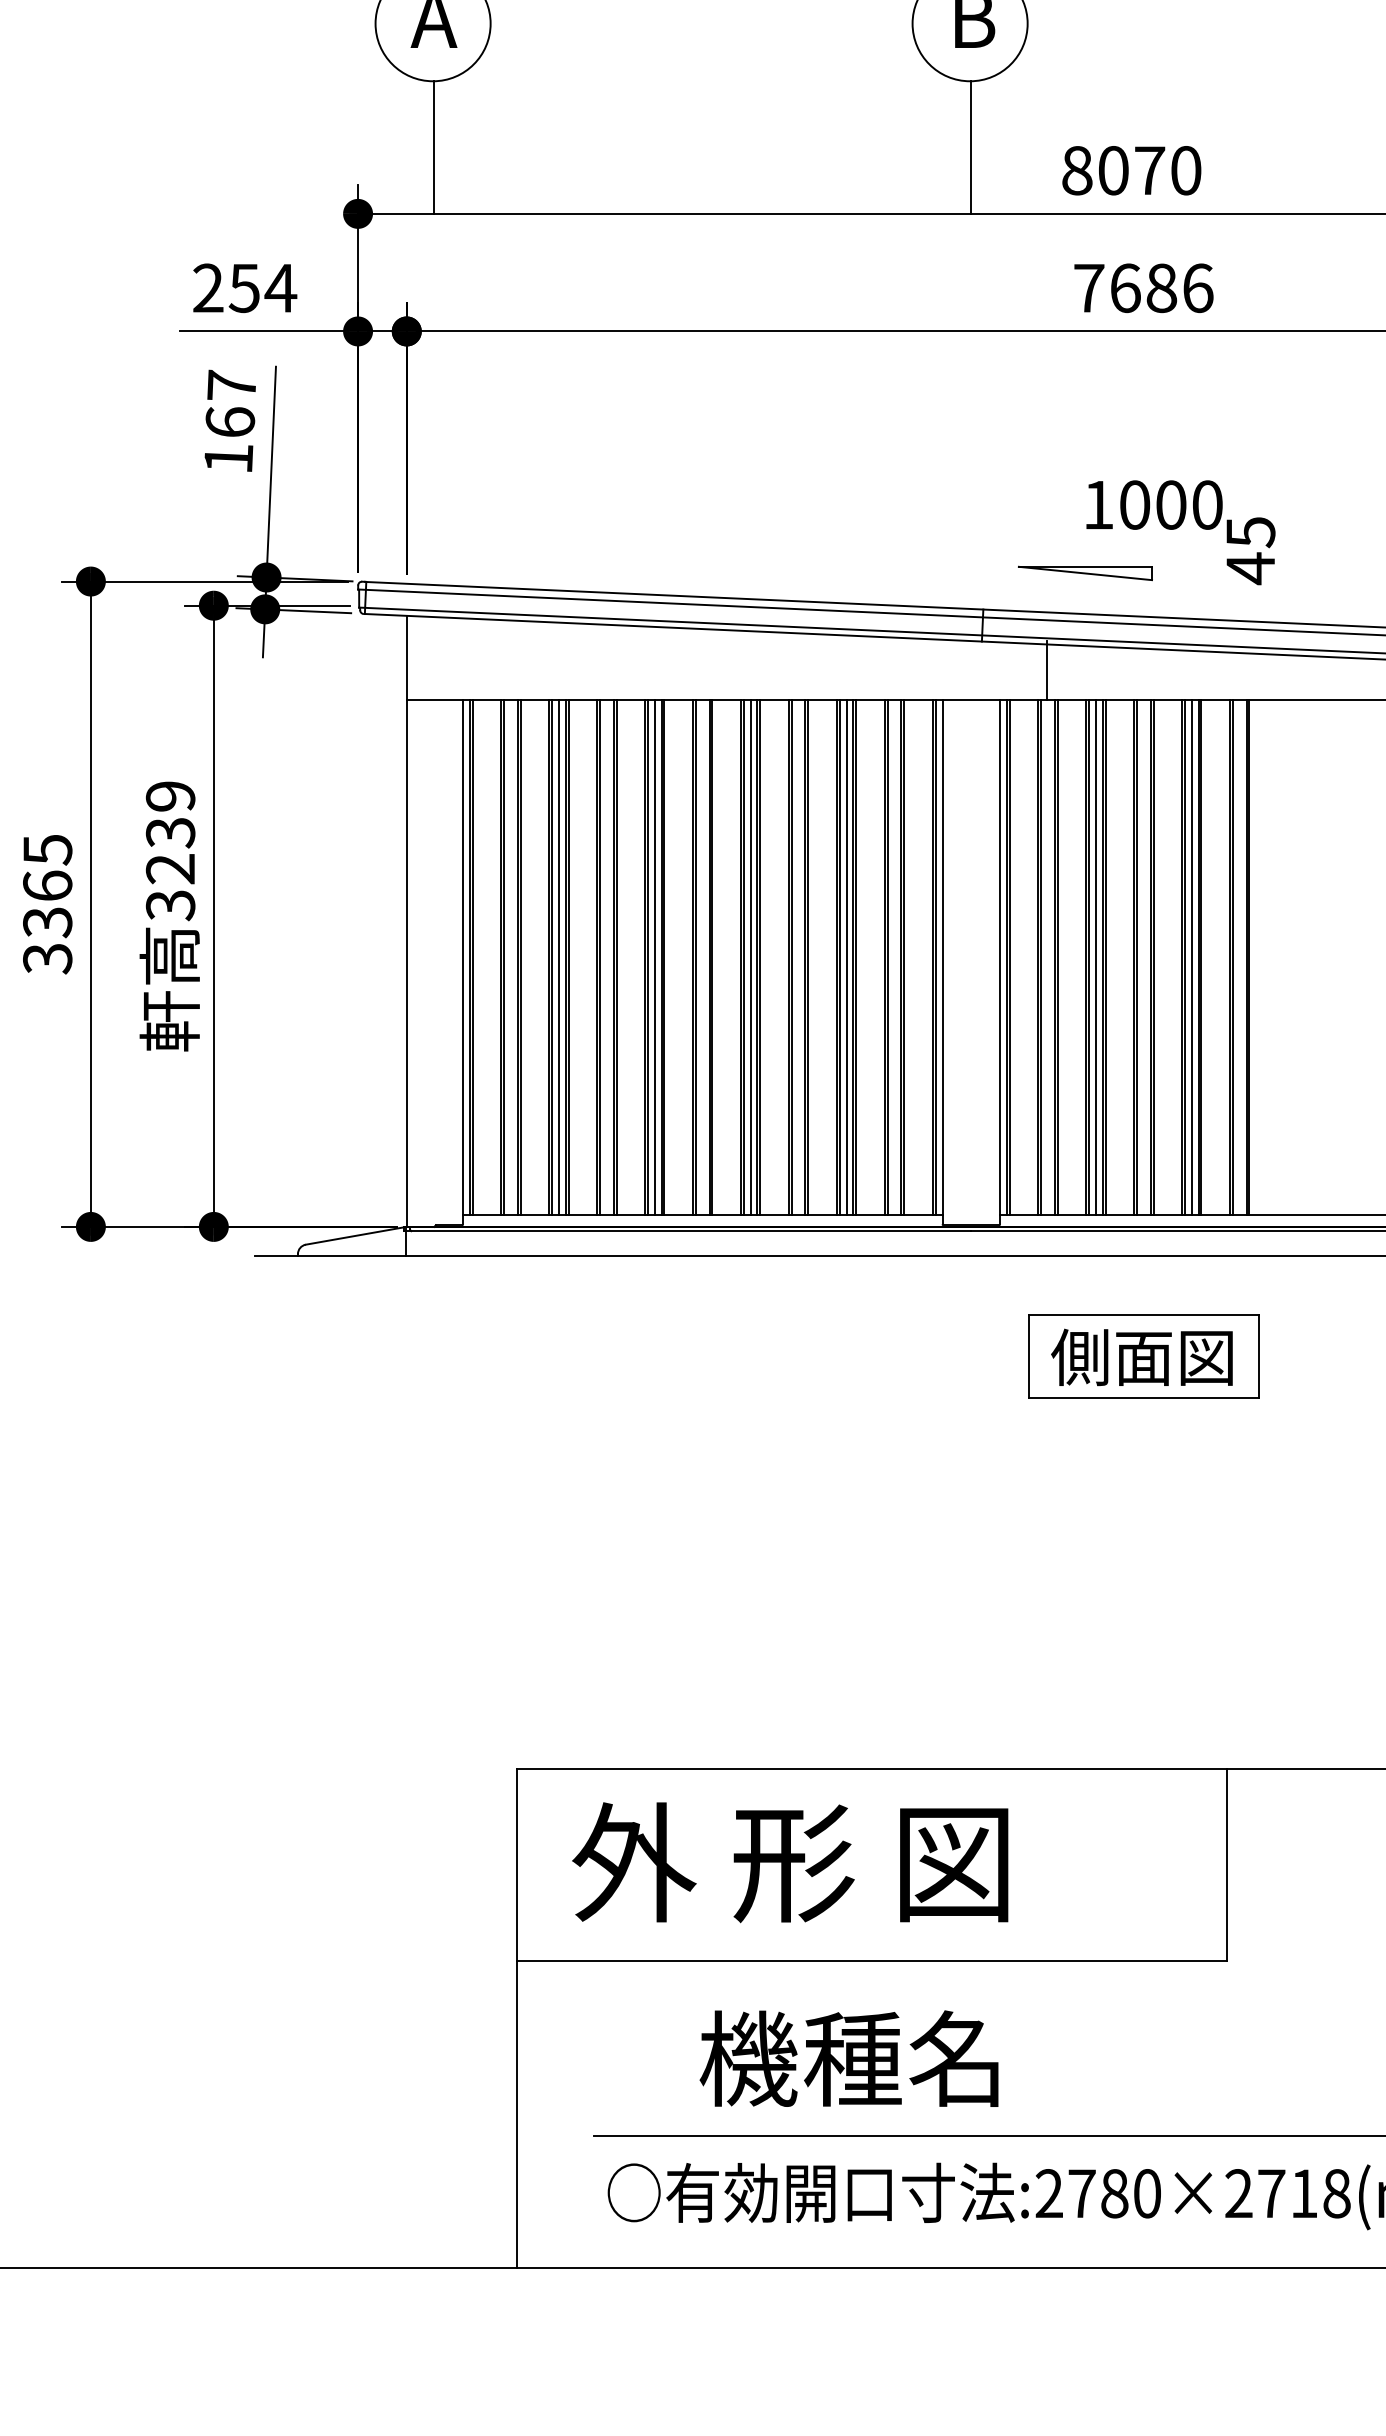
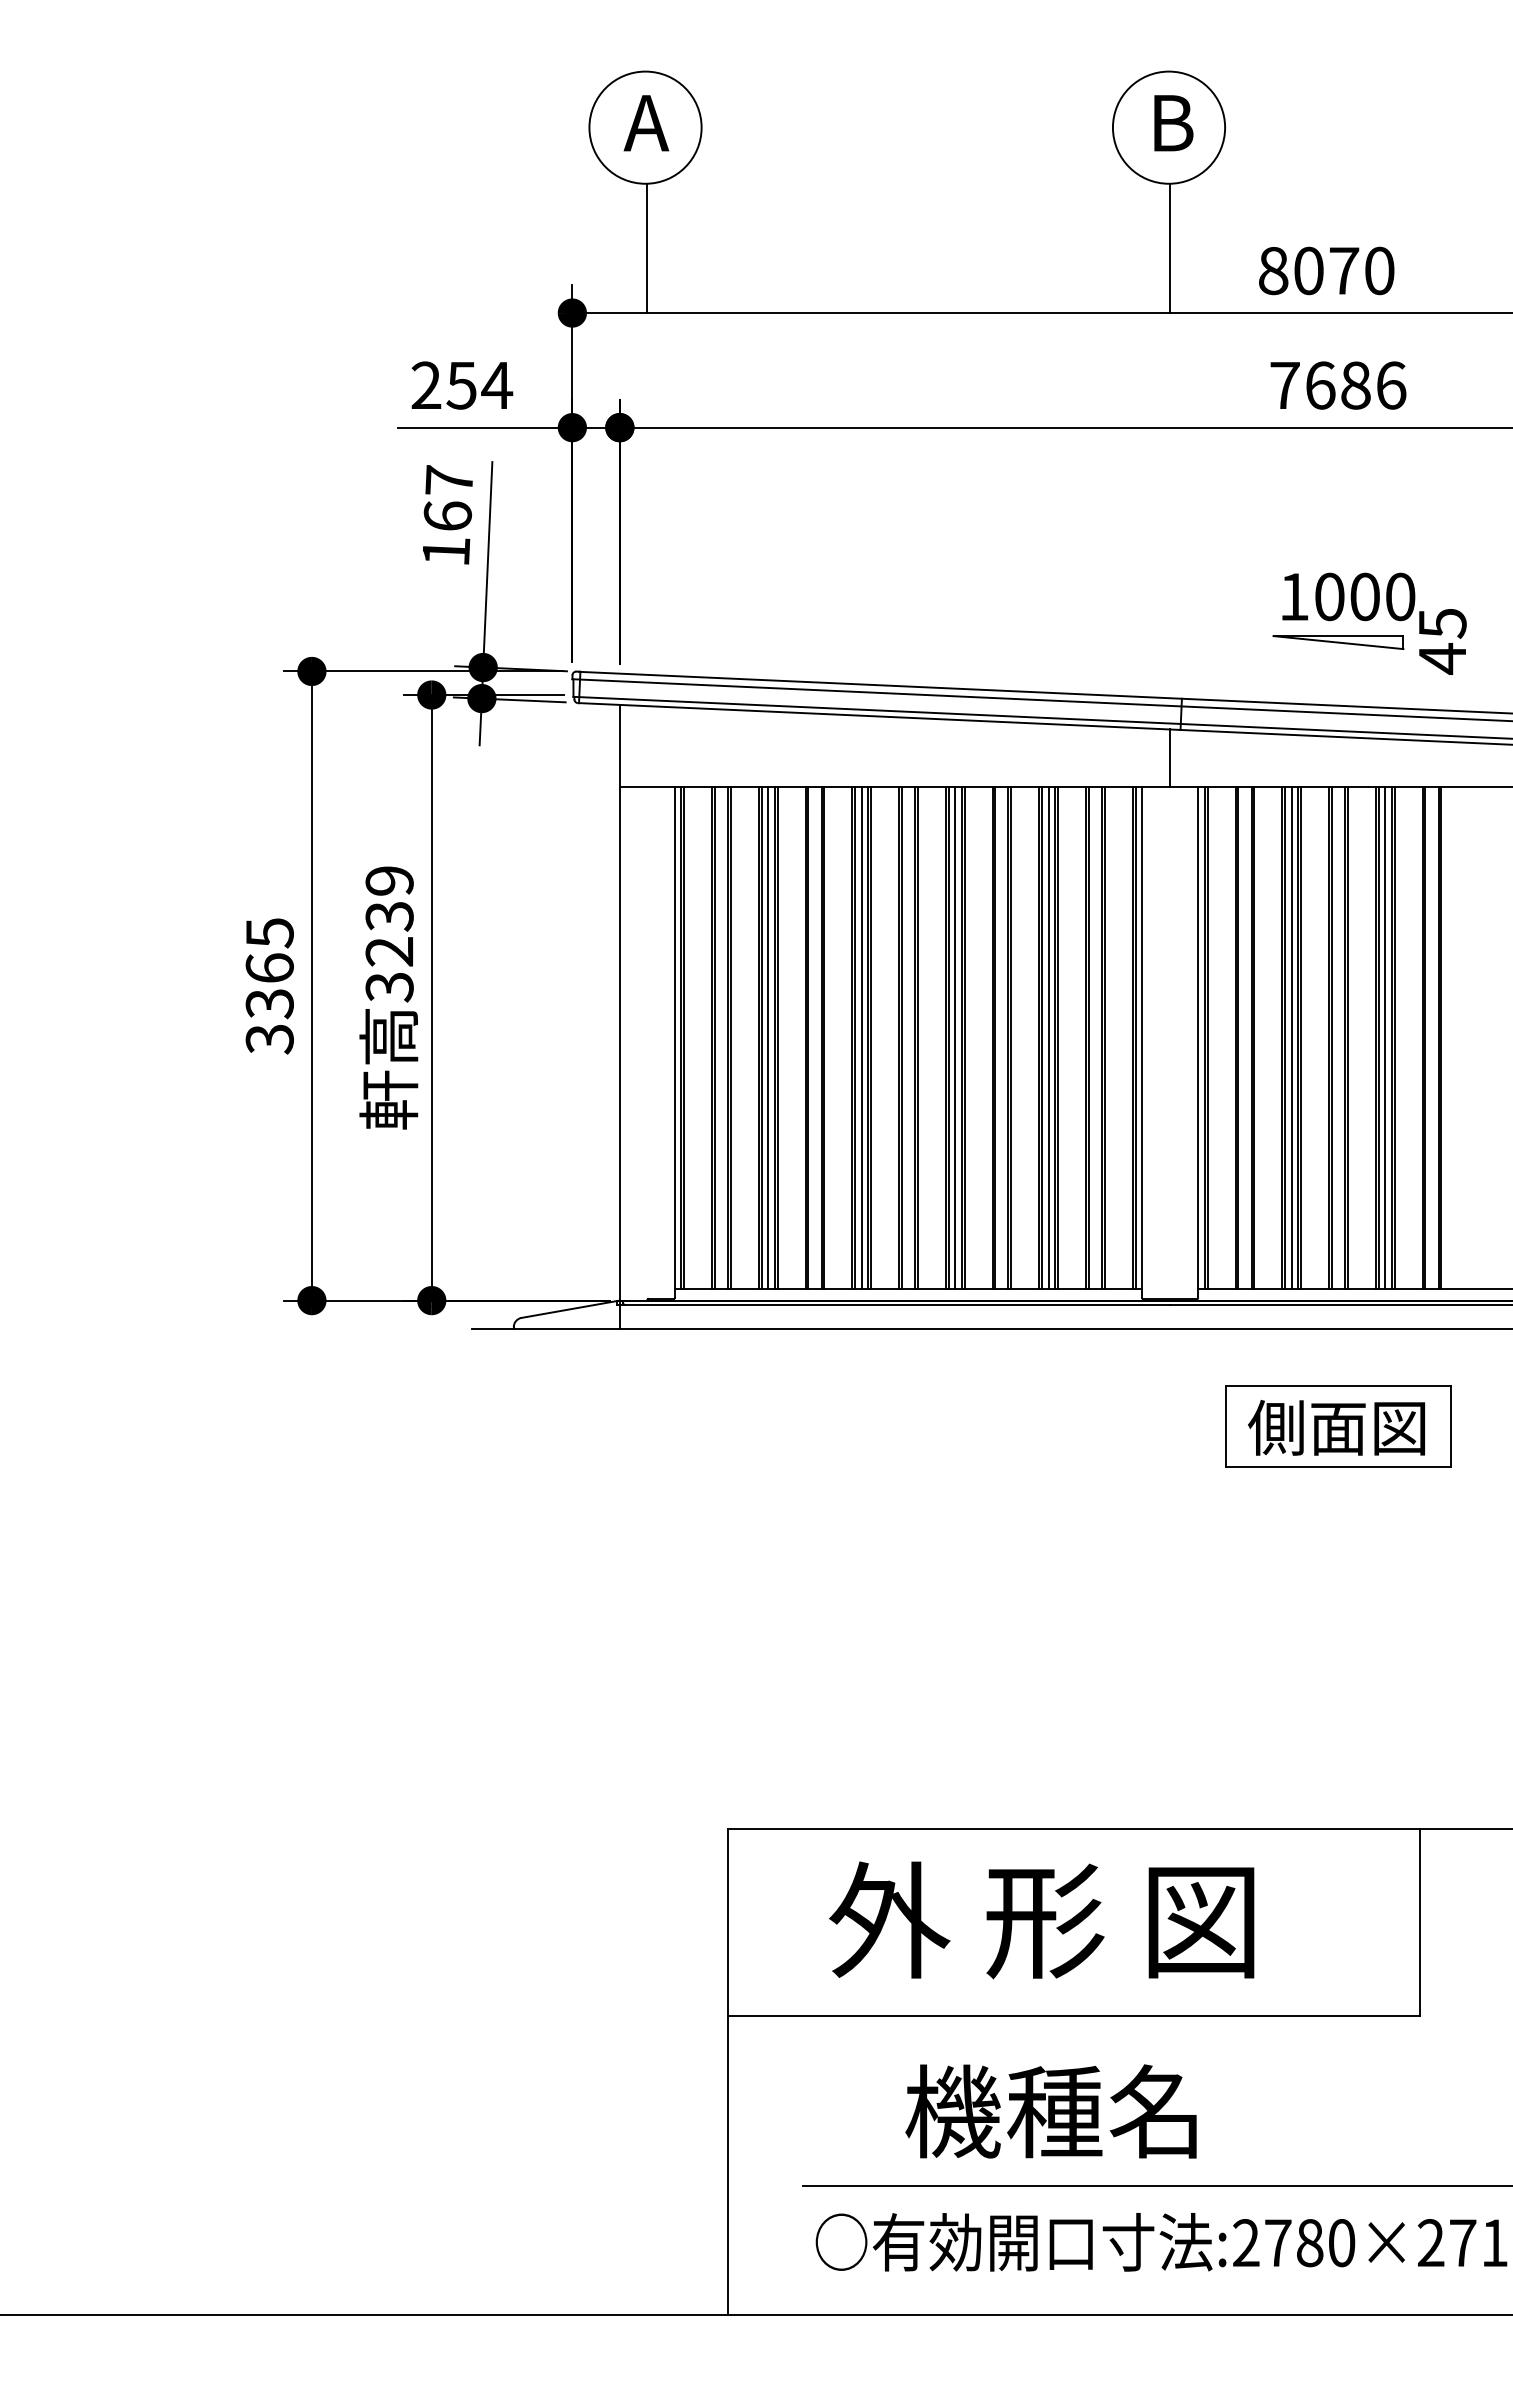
part: (1085, 573) -> (1338, 642), moved
line: (1047, 670) -> (1170, 758), moved
text: (790, 1862) -> (1041, 1920), moved

